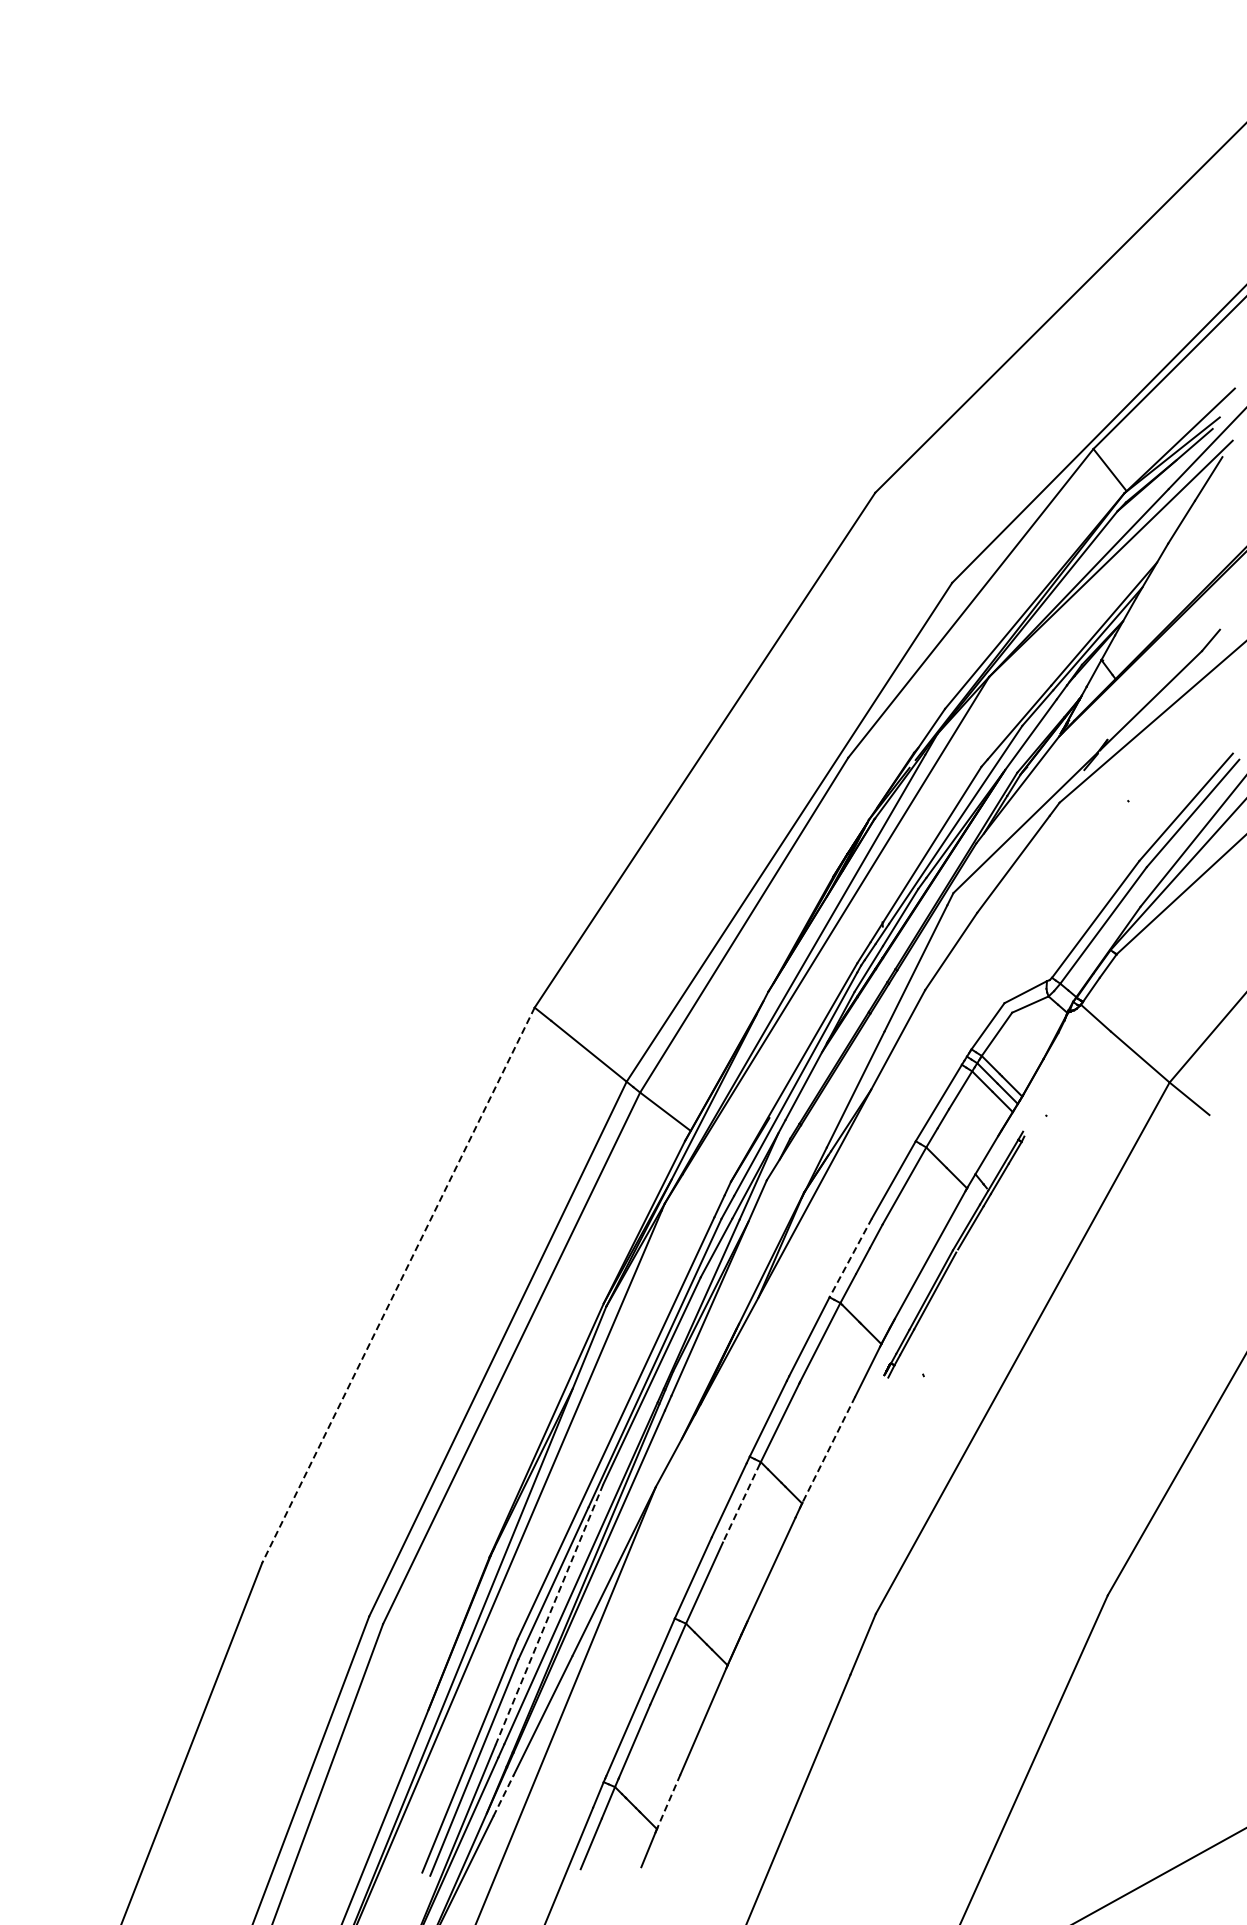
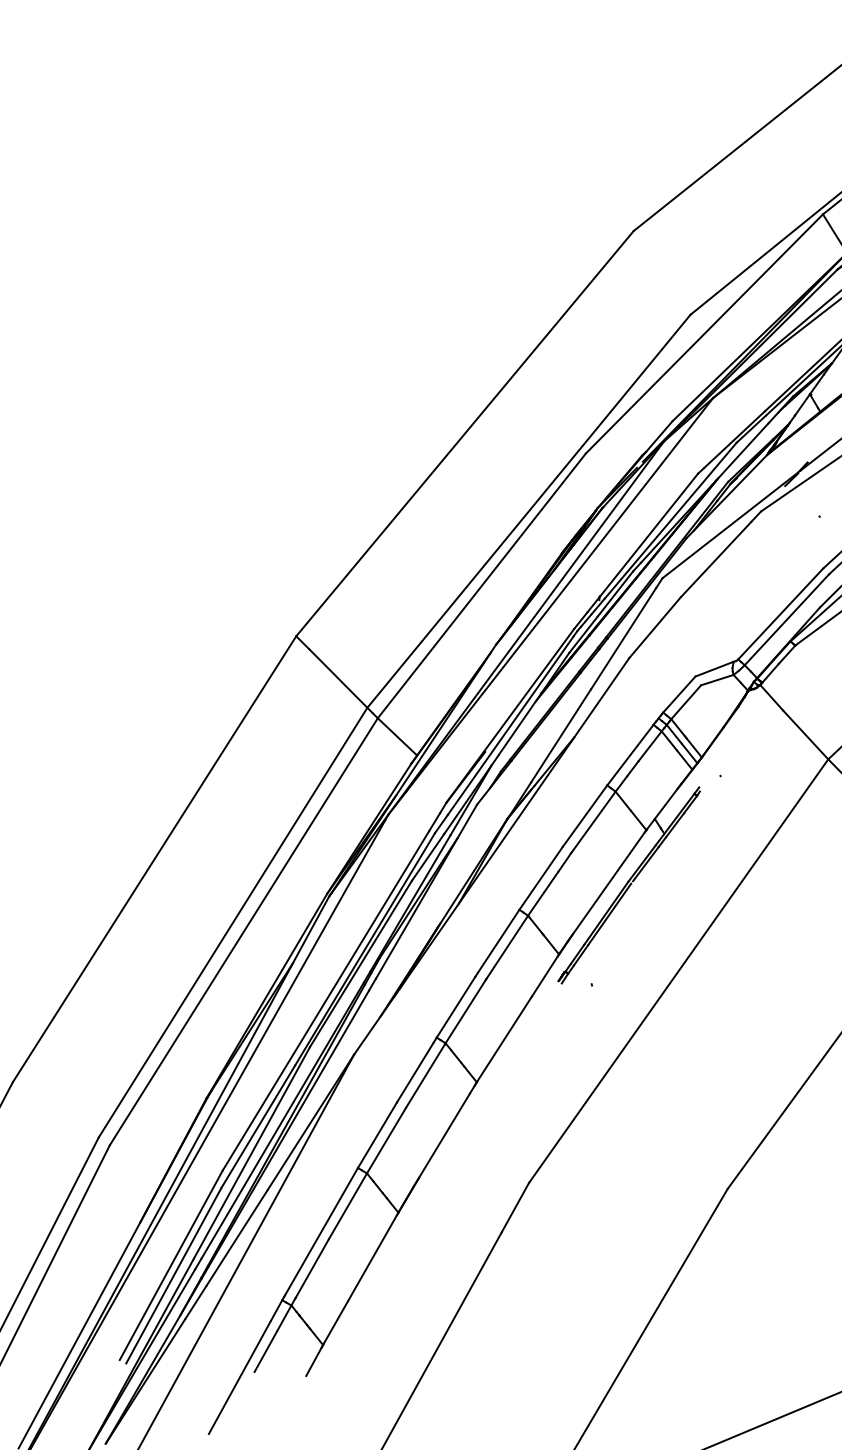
line: (850, 1257) -> (540, 877), dashed -> solid
line: (398, 1285) -> (154, 859), dashed -> solid
line: (828, 1450) -> (504, 1039), dashed -> solid
line: (741, 1503) -> (425, 1076), dashed -> solid
line: (549, 1614) -> (251, 1152), dashed -> solid
line: (503, 1795) -> (195, 1302), dashed -> solid
line: (668, 1801) -> (335, 1322), dashed -> solid

